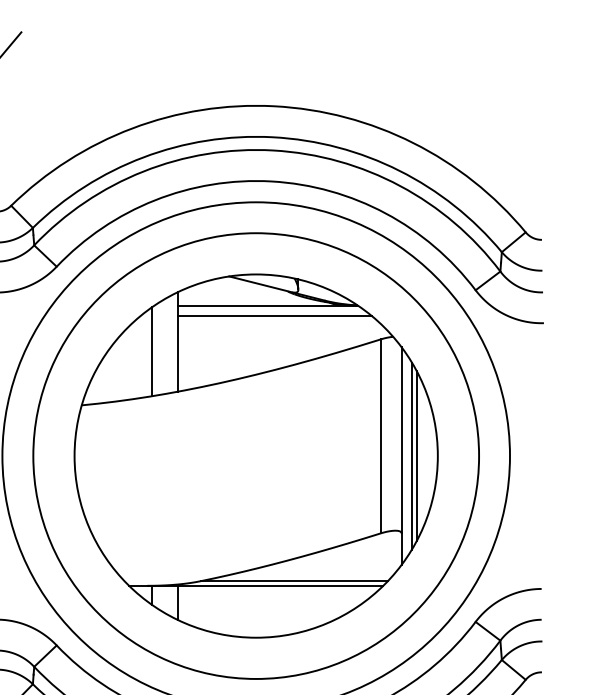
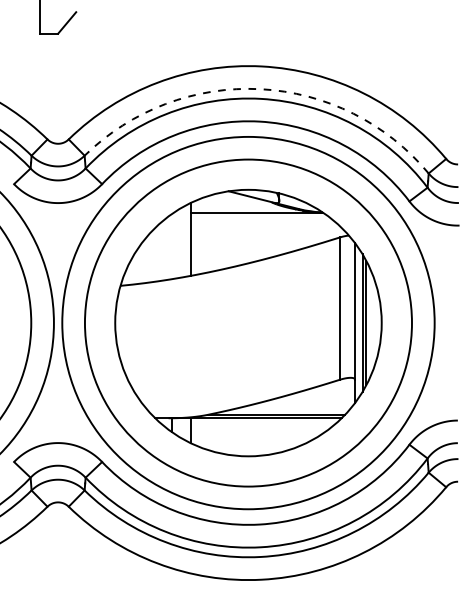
arc: (272, 137) -> (260, 89), solid -> dashed
line: (275, 316) -> (262, 220), removed
line: (152, 351) -> (172, 246), removed

